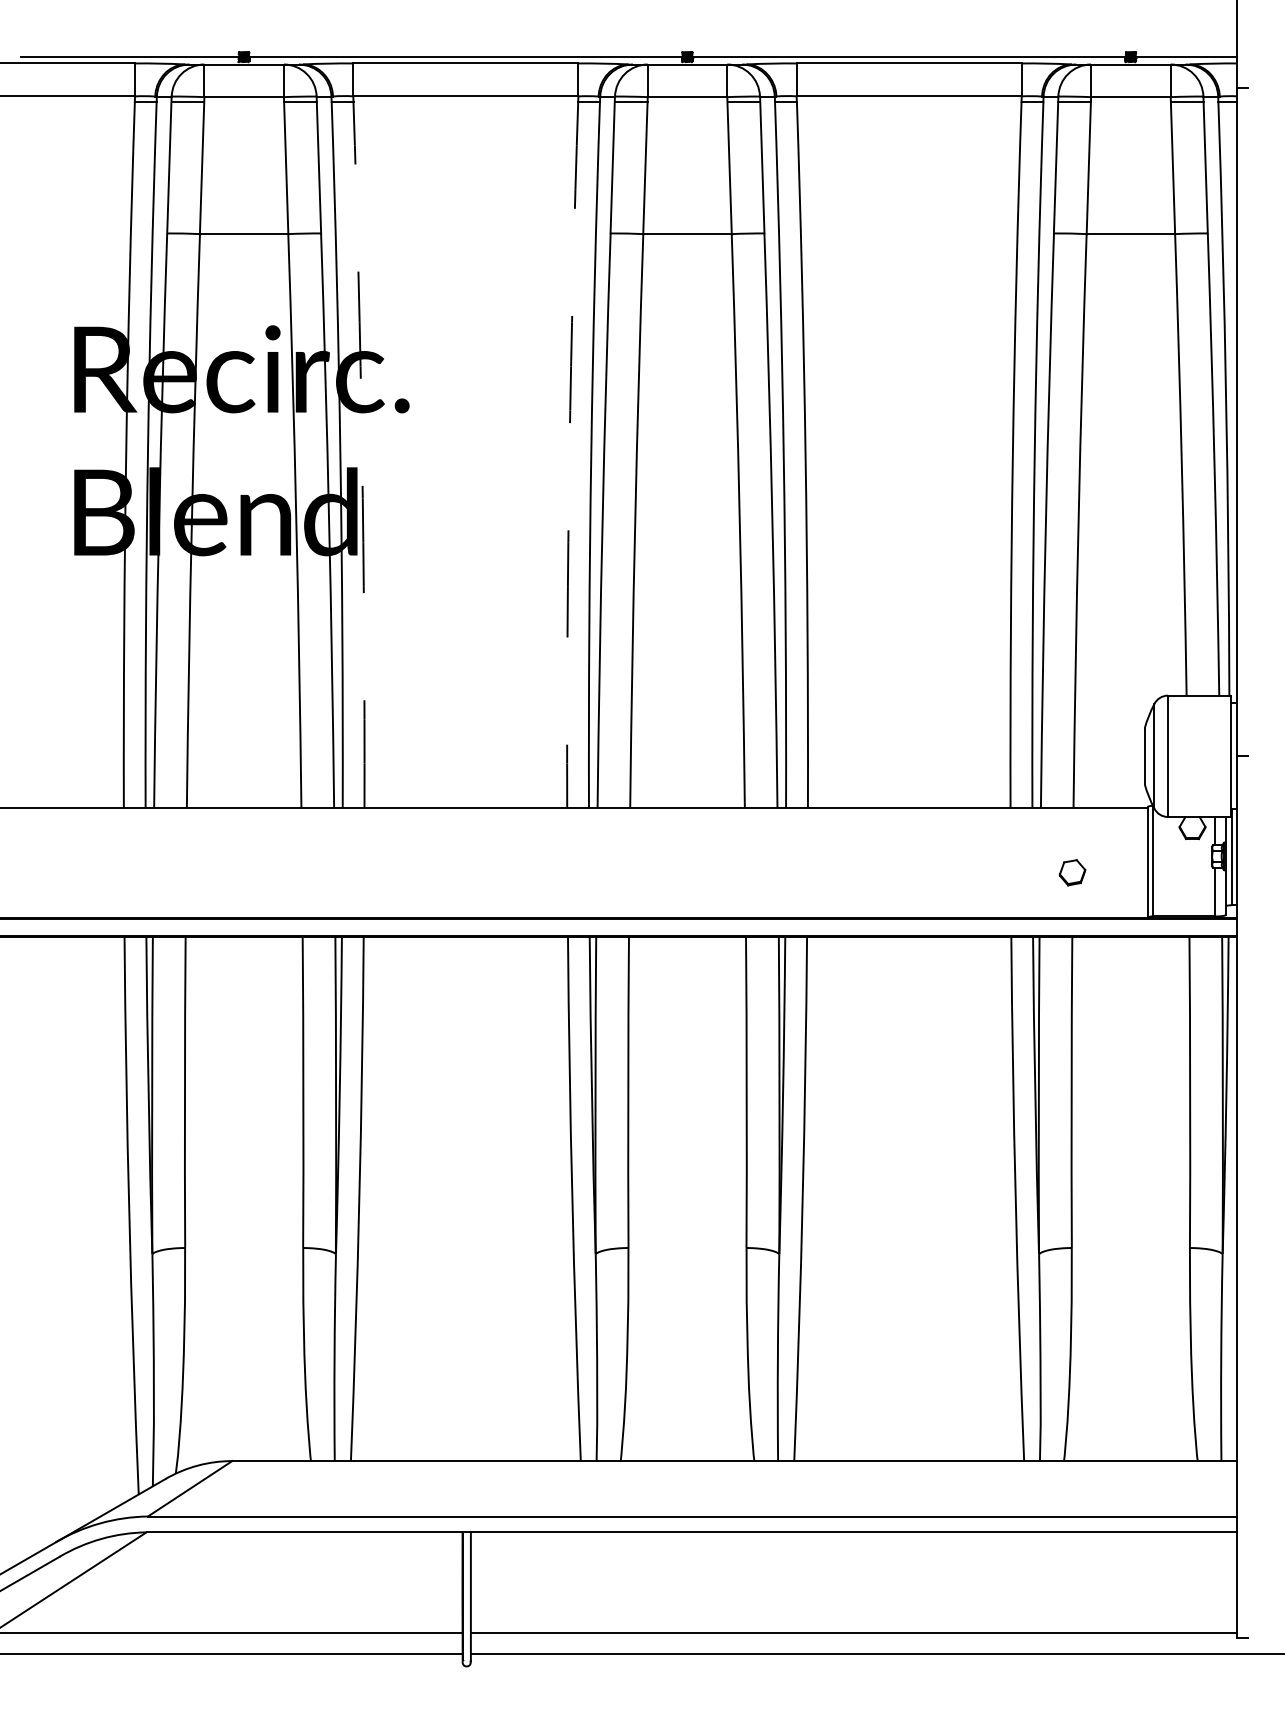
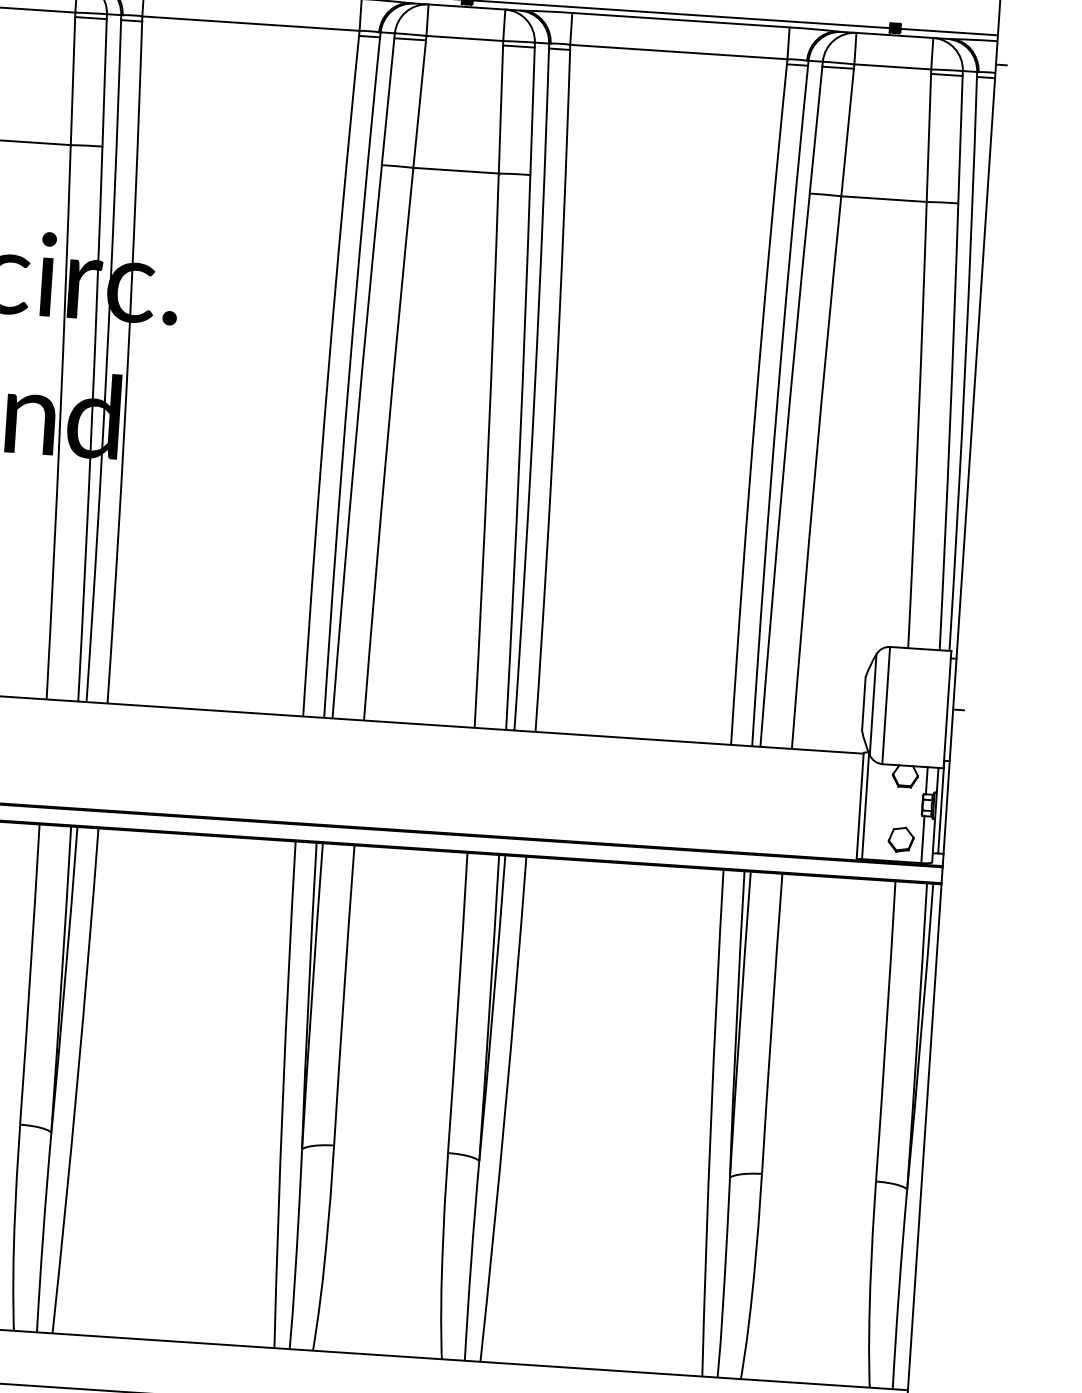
arc: (362, 454) -> (128, 362), dashed -> solid
arc: (569, 454) -> (328, 375), dashed -> solid
part: (1072, 872) -> (901, 839), moved

